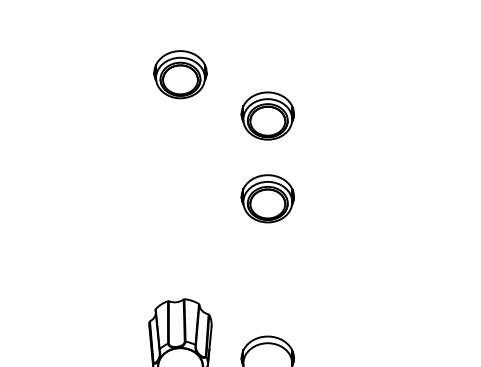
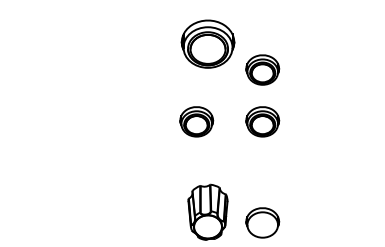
part: (179, 73) -> (207, 43), size x1.6
part: (162, 198) -> (196, 121), added

